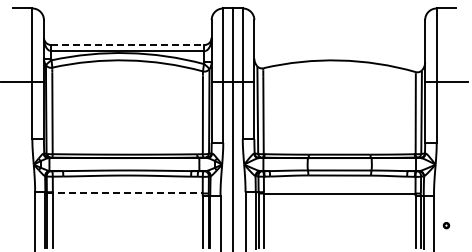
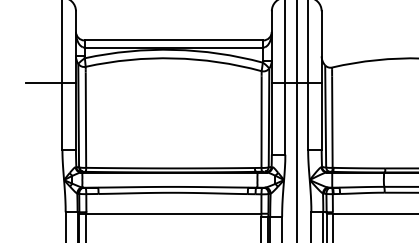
line: (127, 45) -> (173, 40), dashed -> solid
line: (124, 193) -> (170, 213), dashed -> solid

